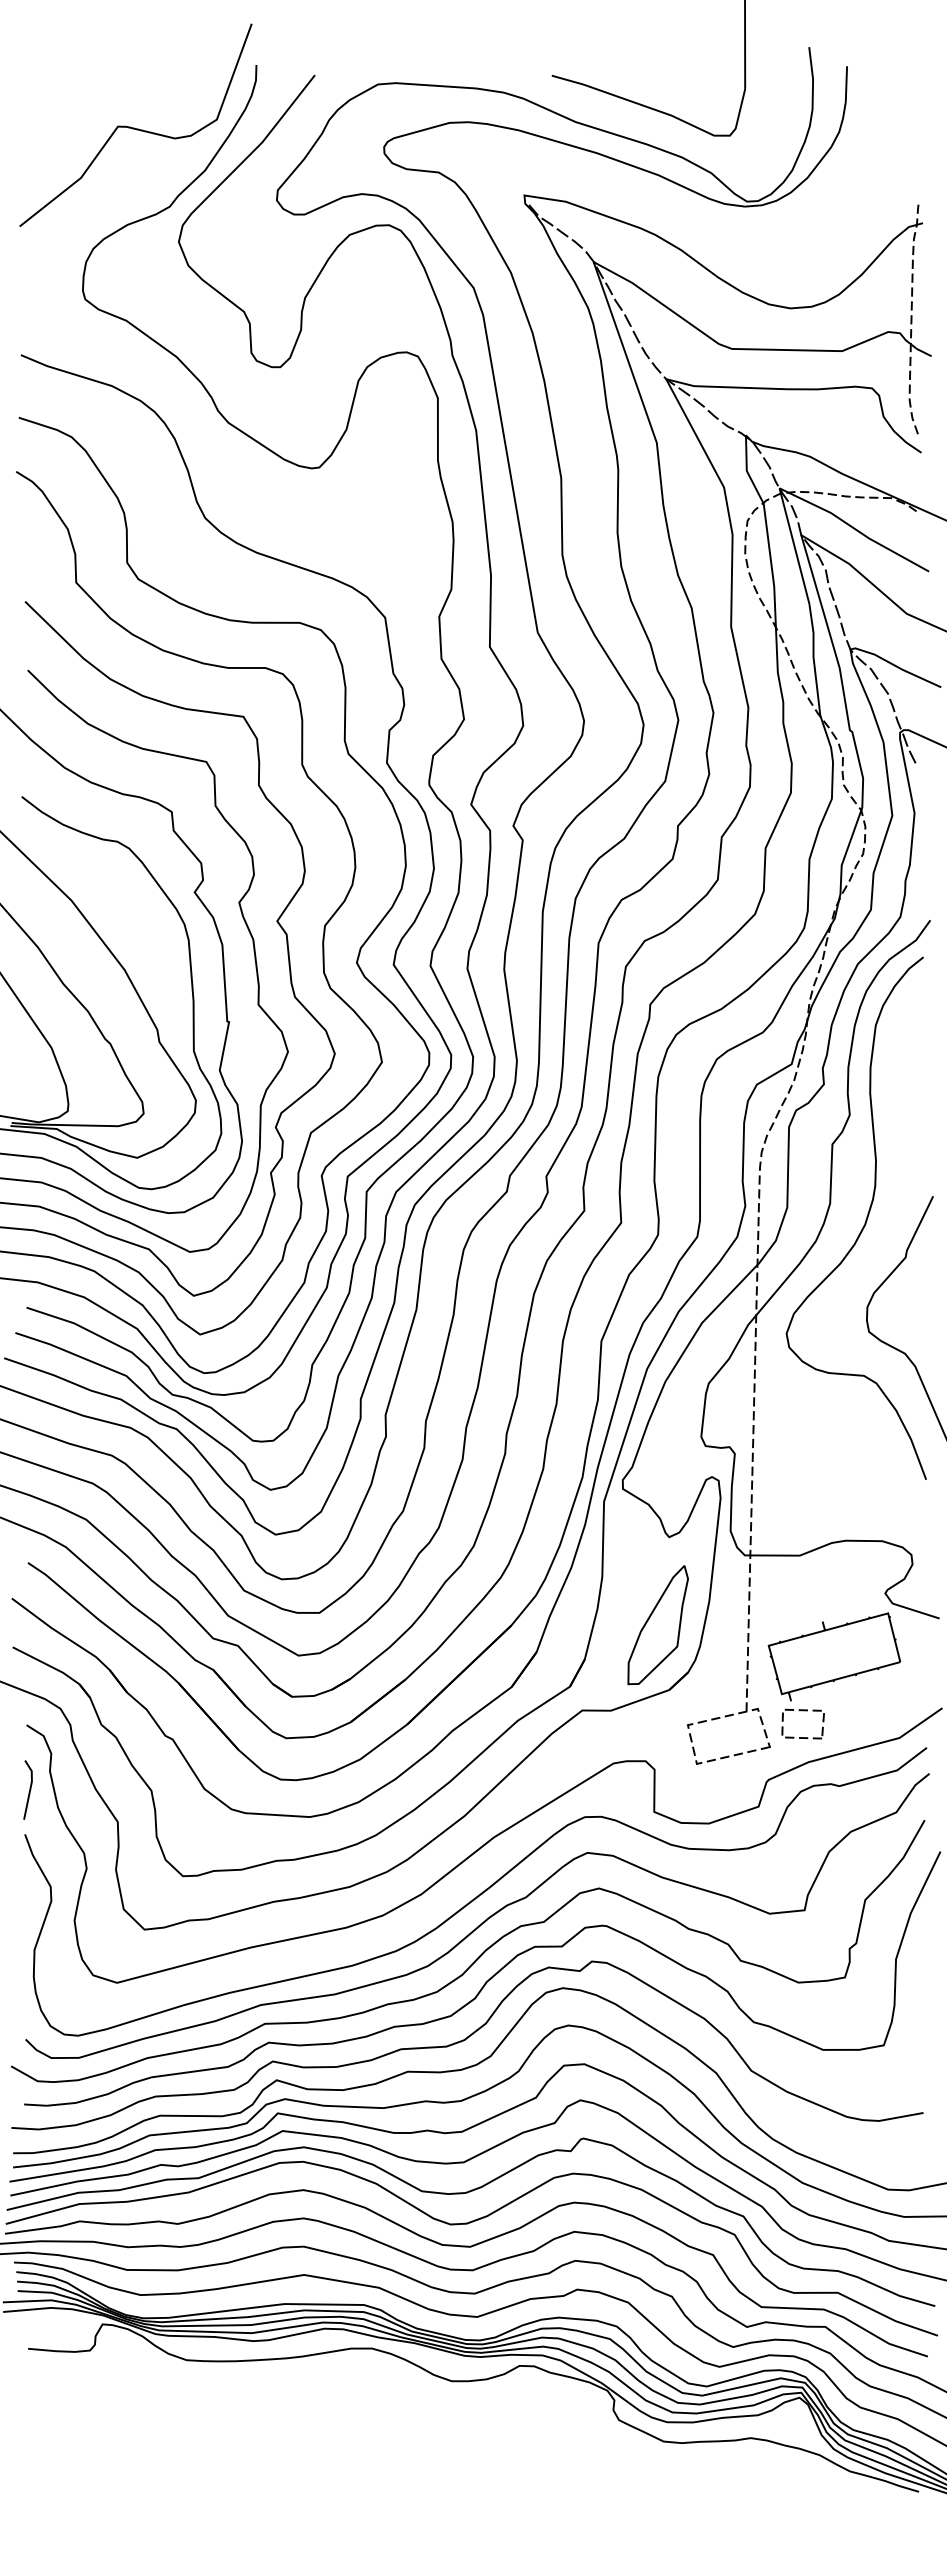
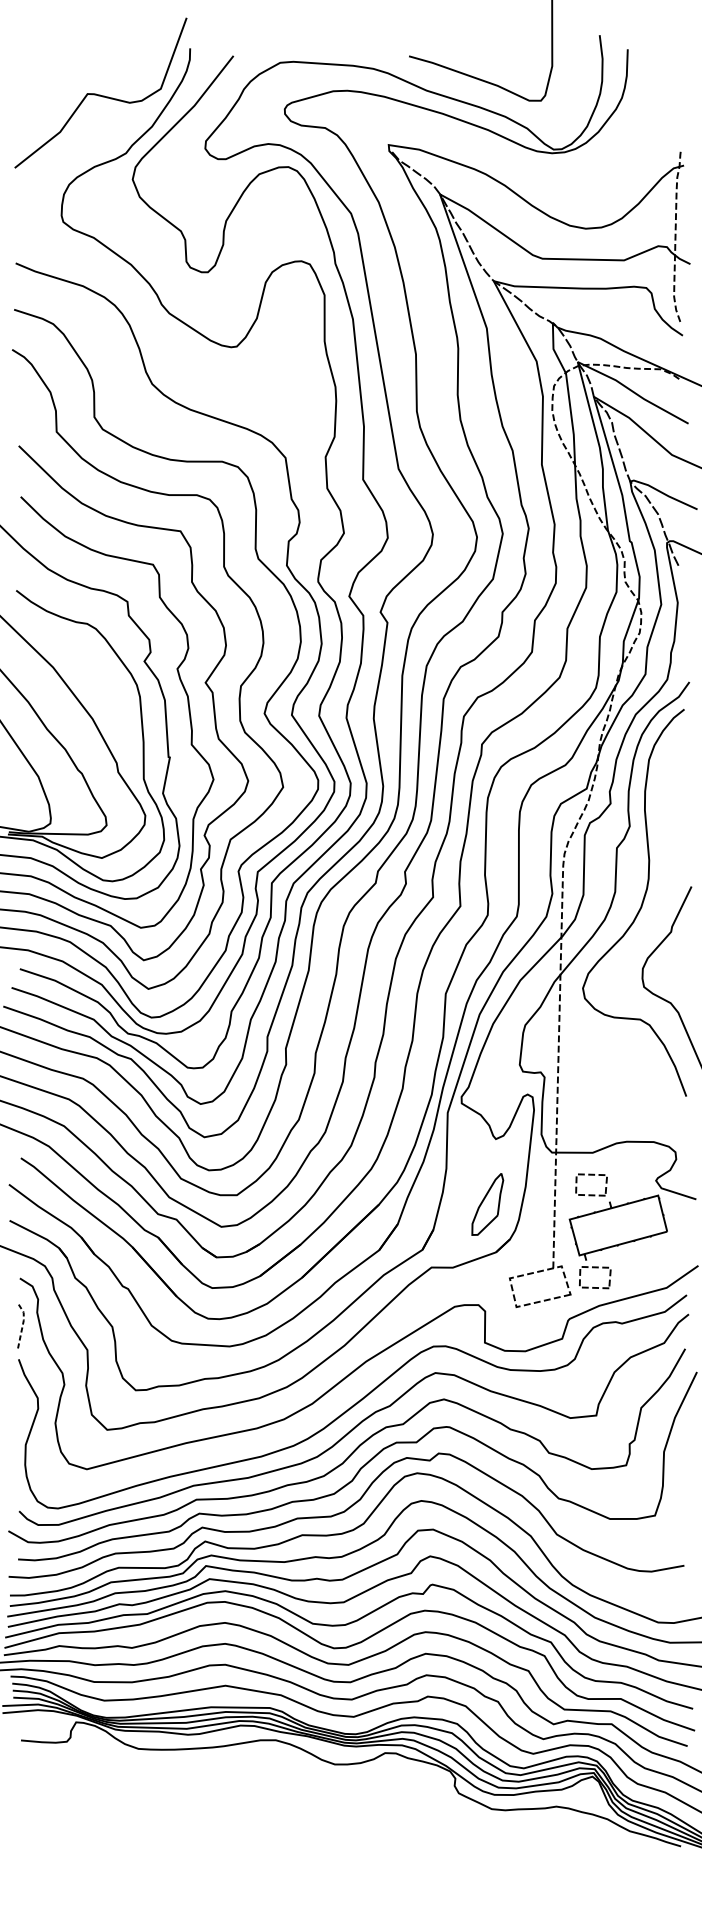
part: (797, 1586) -> (591, 1175), added
part: (657, 1625) -> (487, 1204), size x0.7
line: (30, 1788) -> (22, 1325), solid -> dashed

